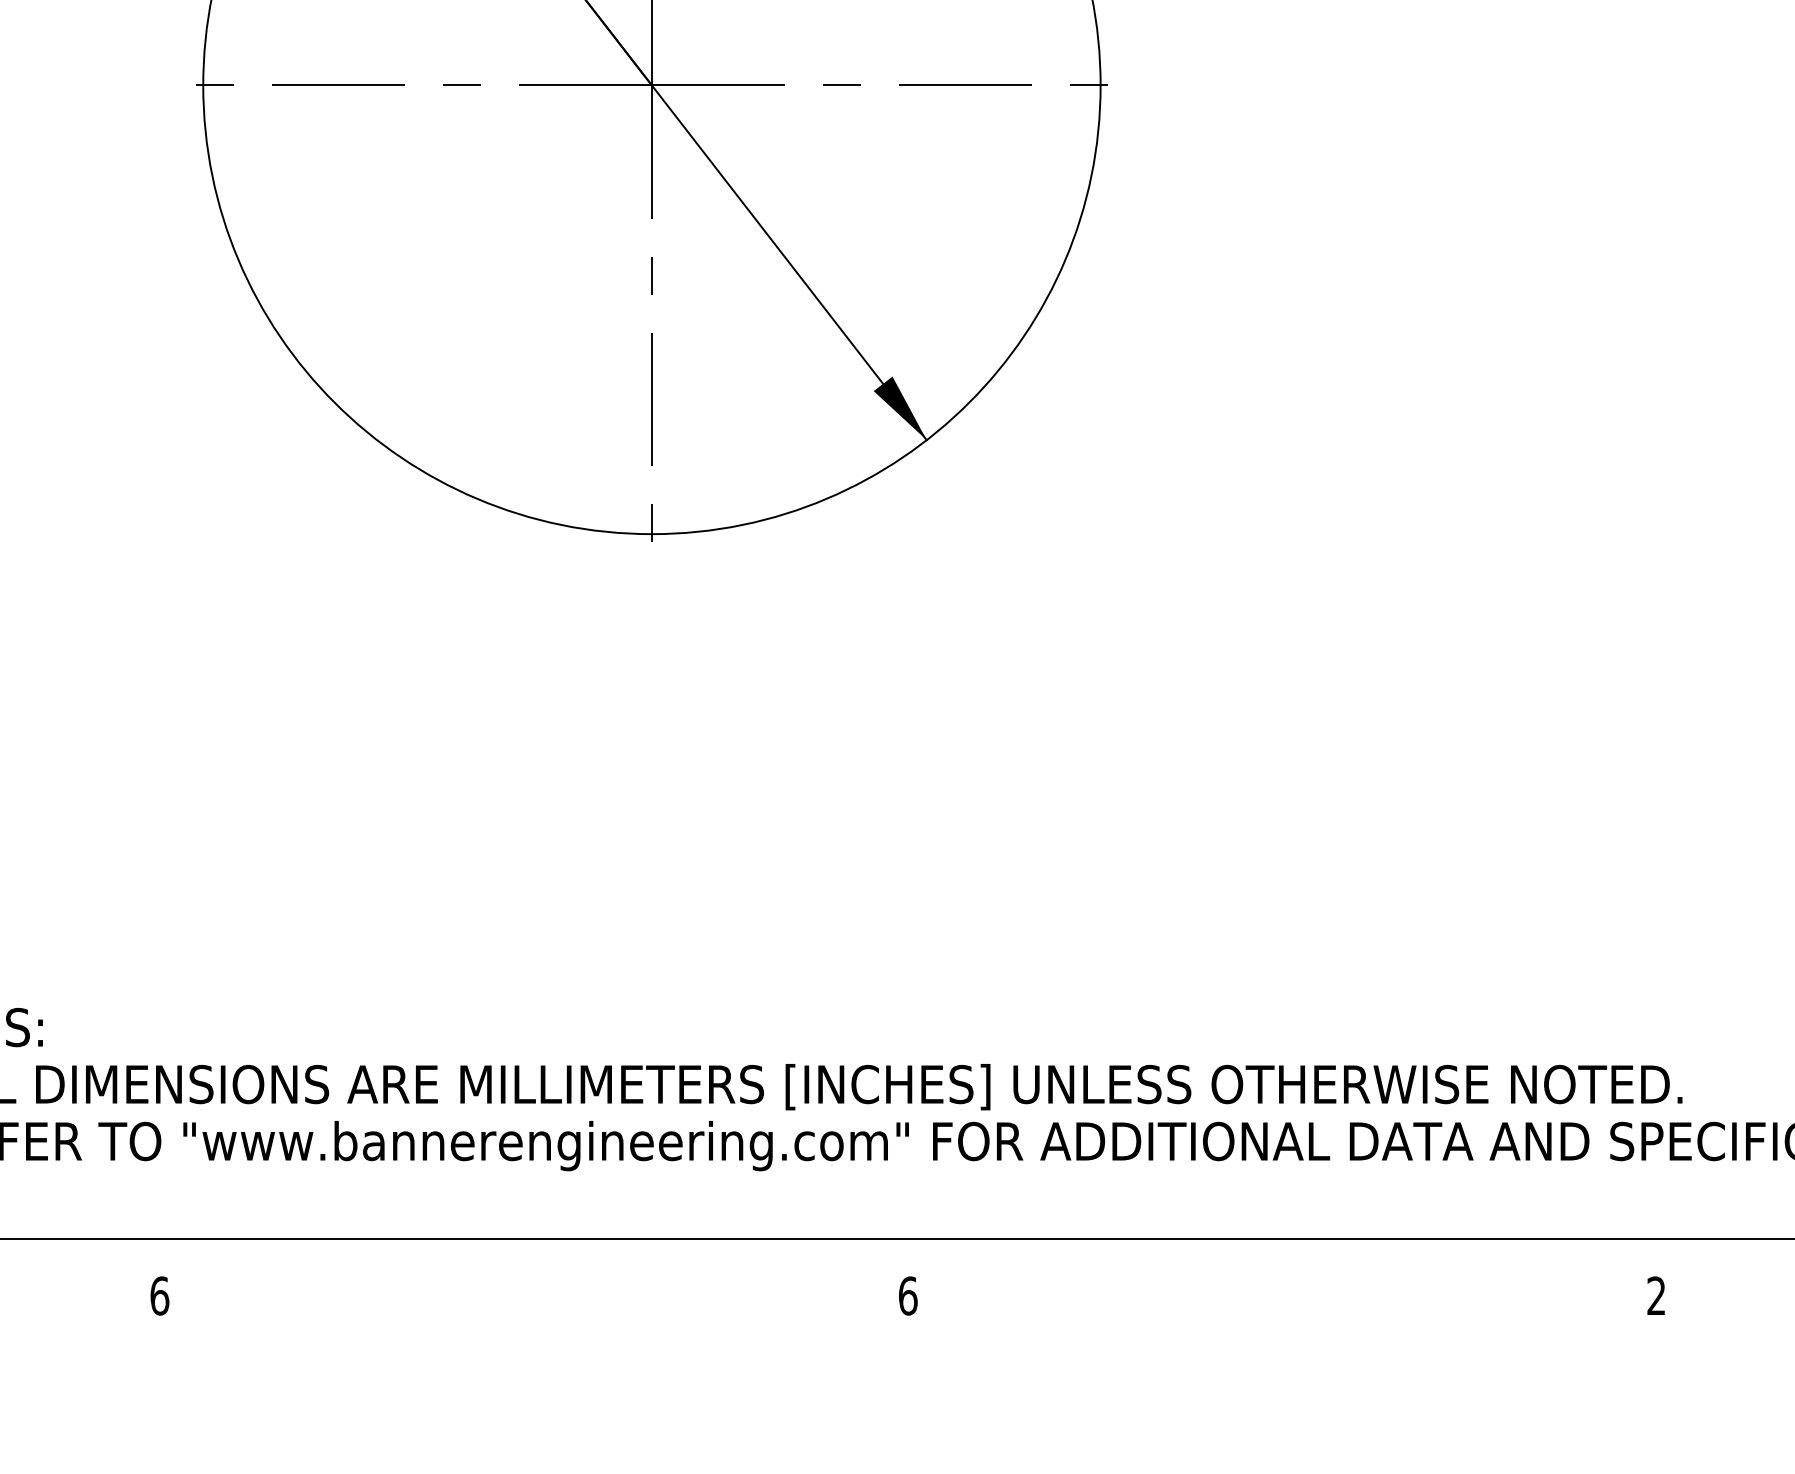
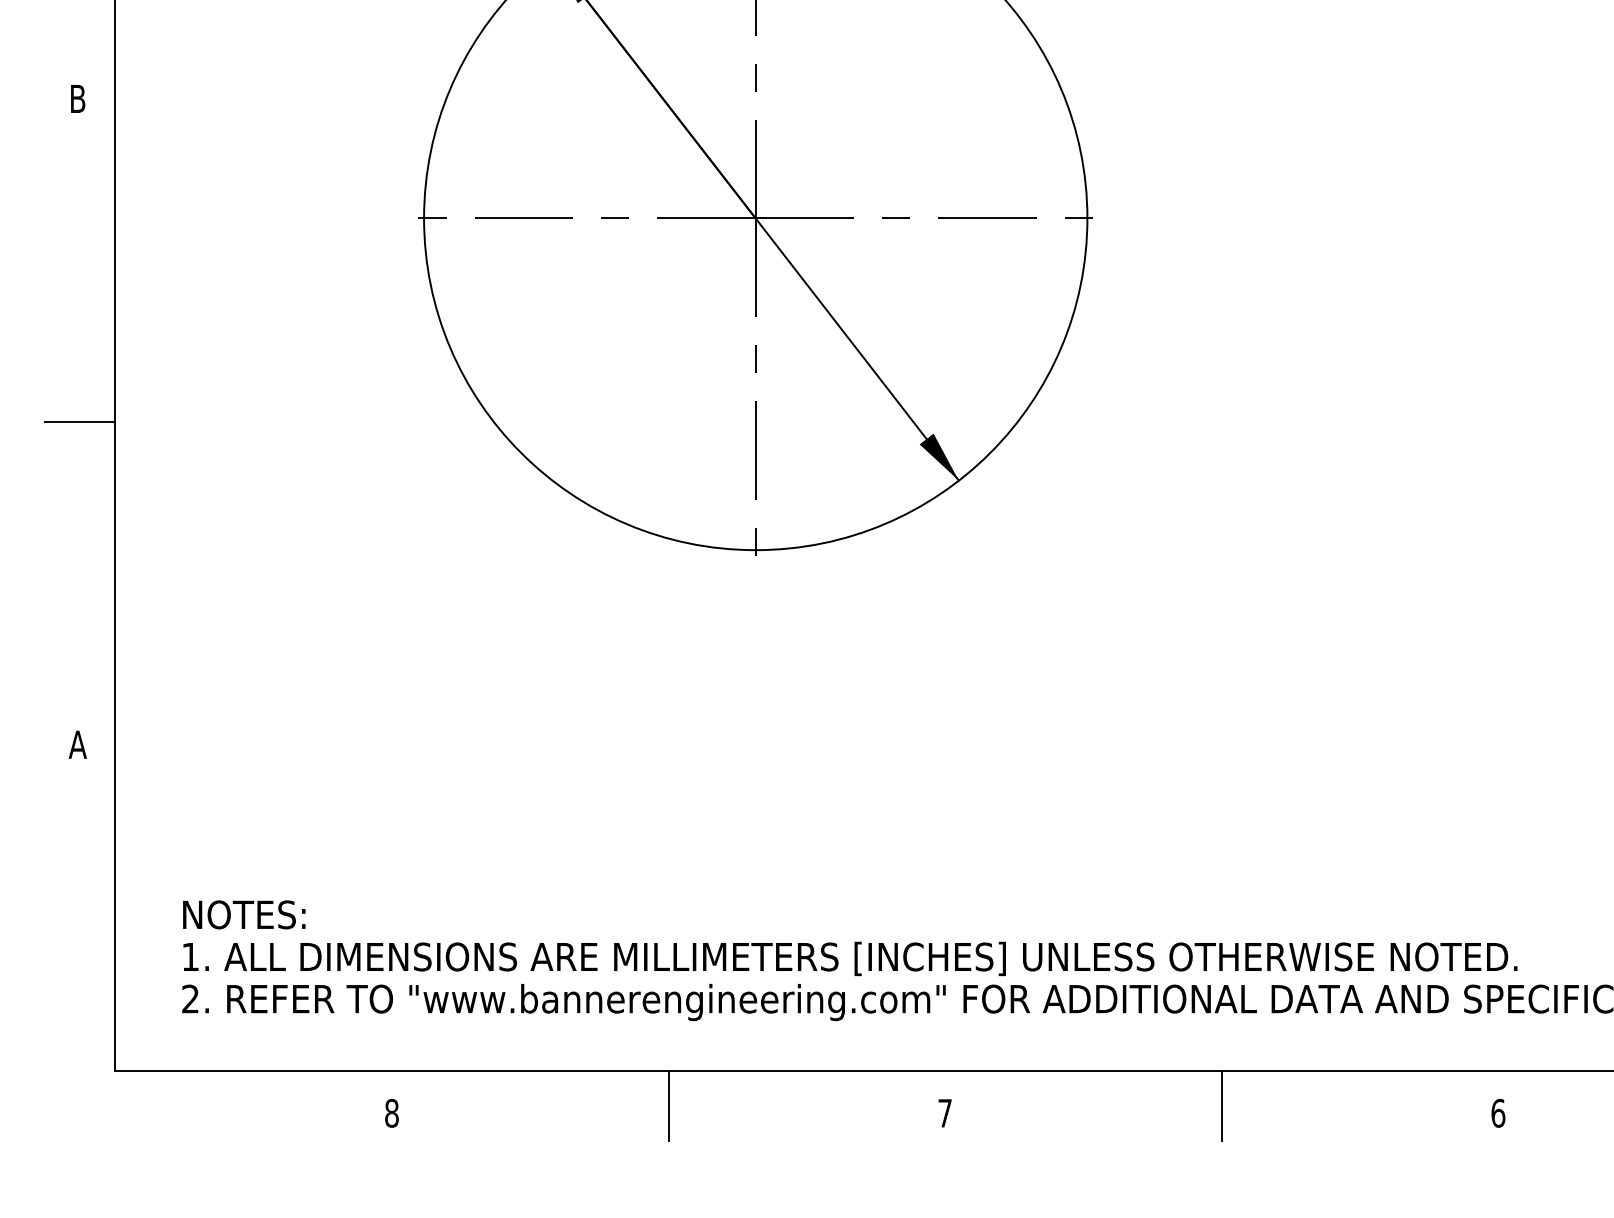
line: (533, 1286) -> (668, 1106), added
line: (1282, 1286) -> (1221, 1106), added
text: (159, 1294) -> (391, 1112), 6 -> 8
text: (908, 1294) -> (945, 1112), 6 -> 7
text: (1656, 1294) -> (1498, 1112), 2 -> 6

